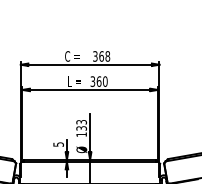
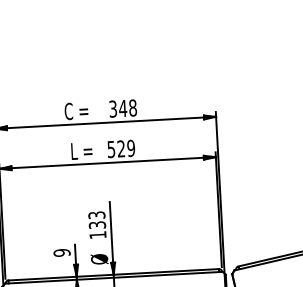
text: (101, 56) -> (122, 108), 368 -> 348
text: (98, 81) -> (120, 148), 360 -> 529
text: (58, 144) -> (61, 252), 5 -> 9

